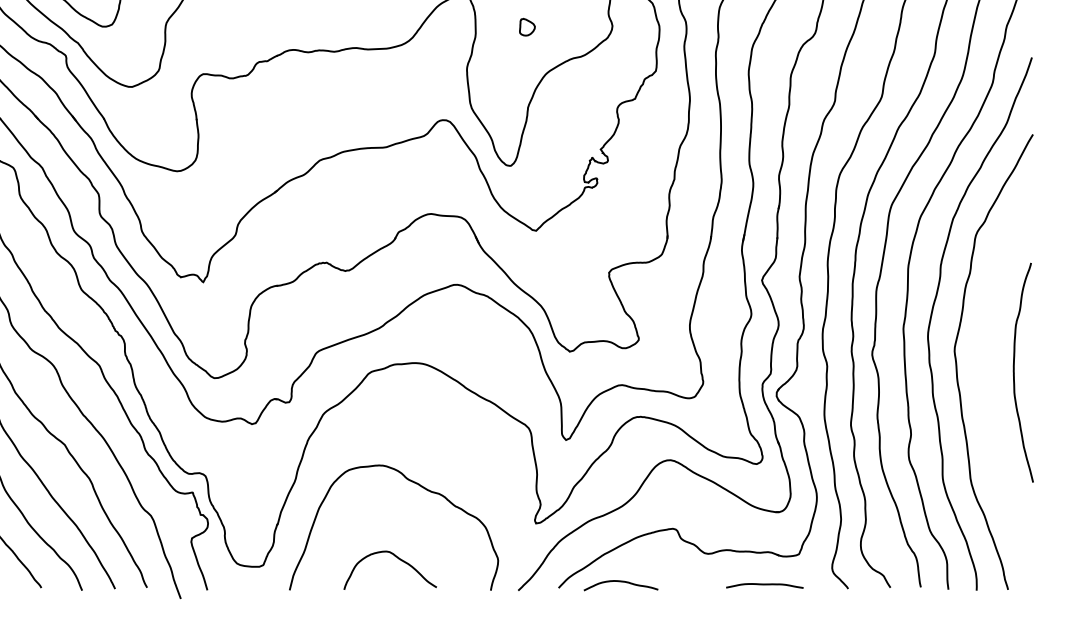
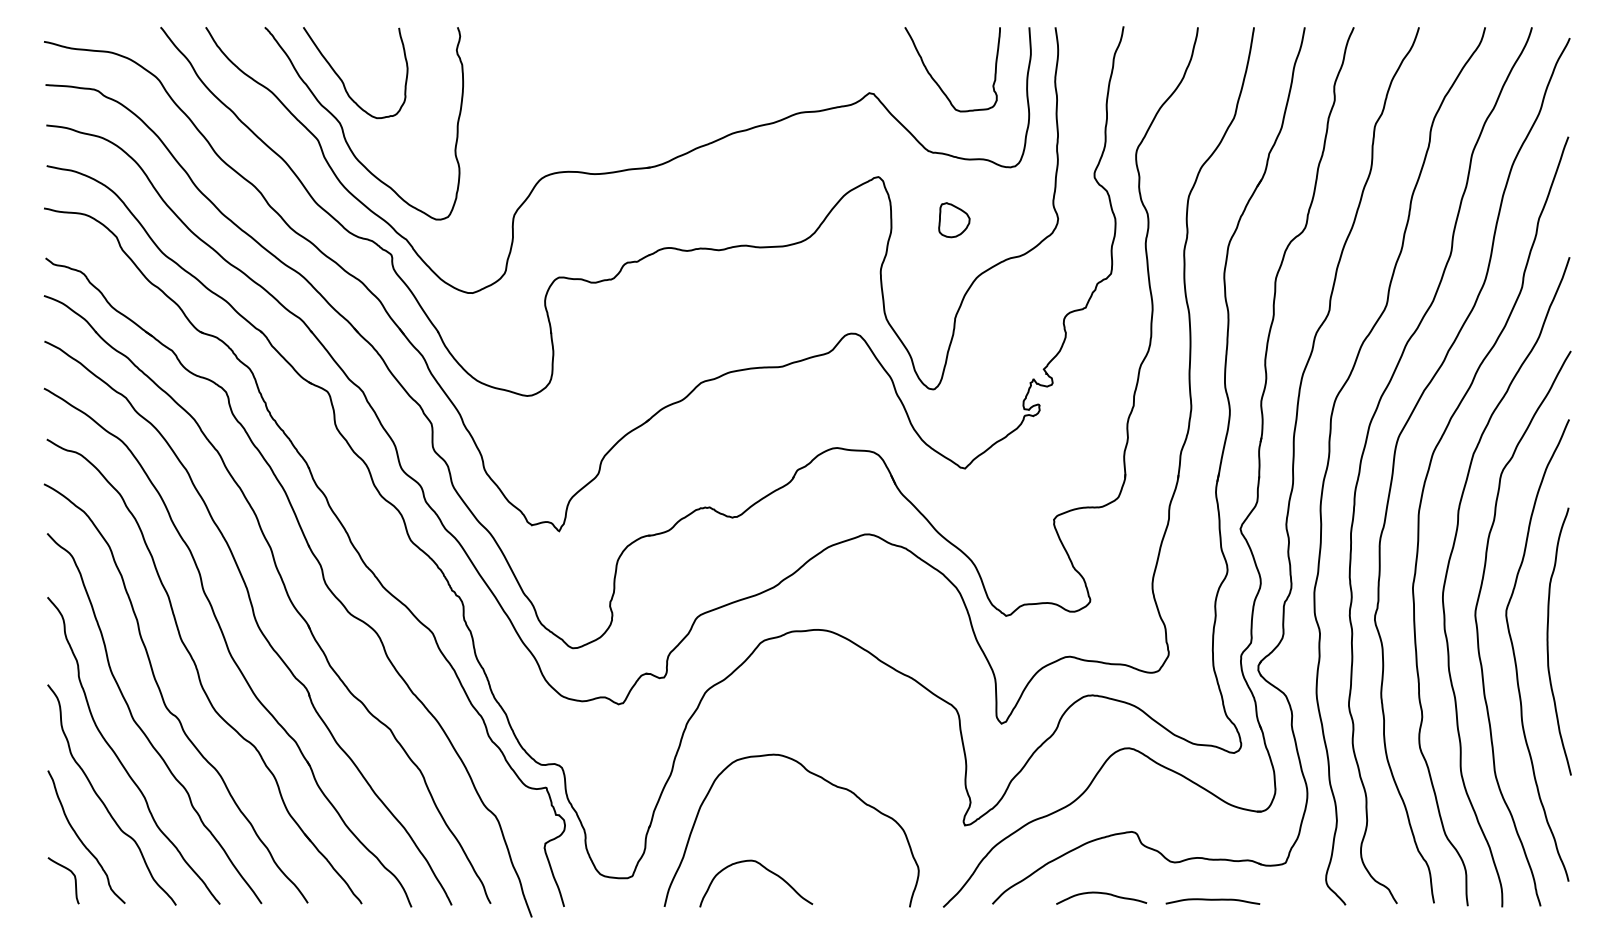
part: (527, 27) -> (954, 220), size x1.67
curve: (987, 384) -> (1515, 655), added
curve: (397, 558) -> (765, 869), moved
curve: (621, 582) -> (1102, 894), moved
curve: (764, 585) -> (1212, 900), moved

